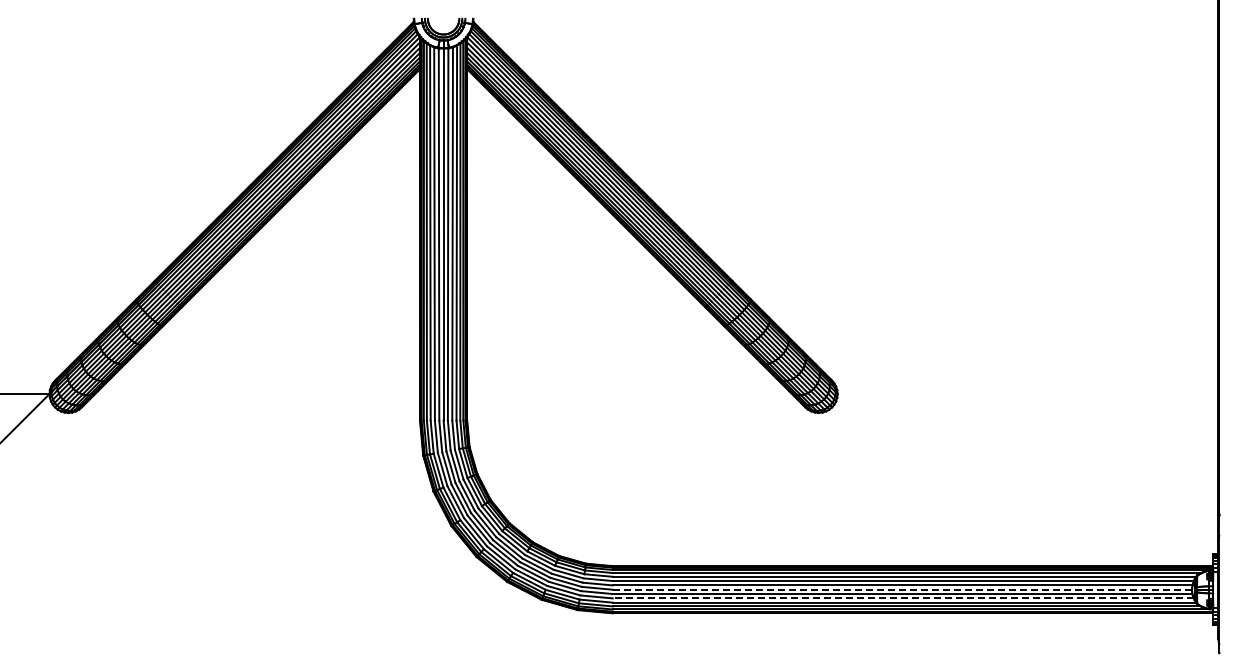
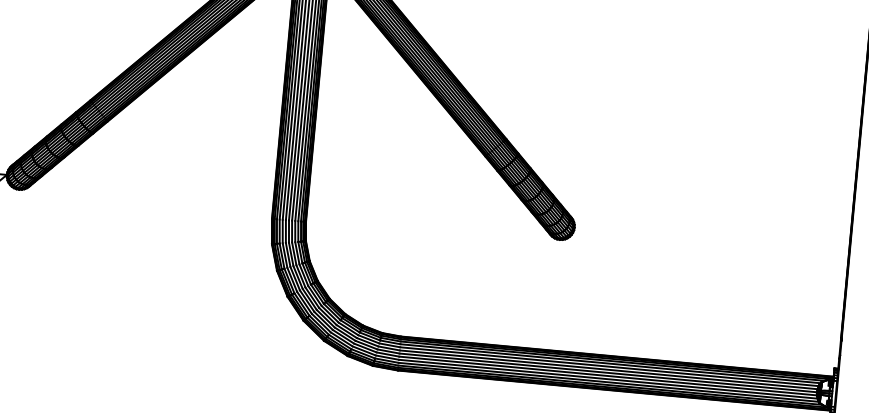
line: (902, 589) -> (608, 372), dashed -> solid
line: (903, 598) -> (608, 379), dashed -> solid

